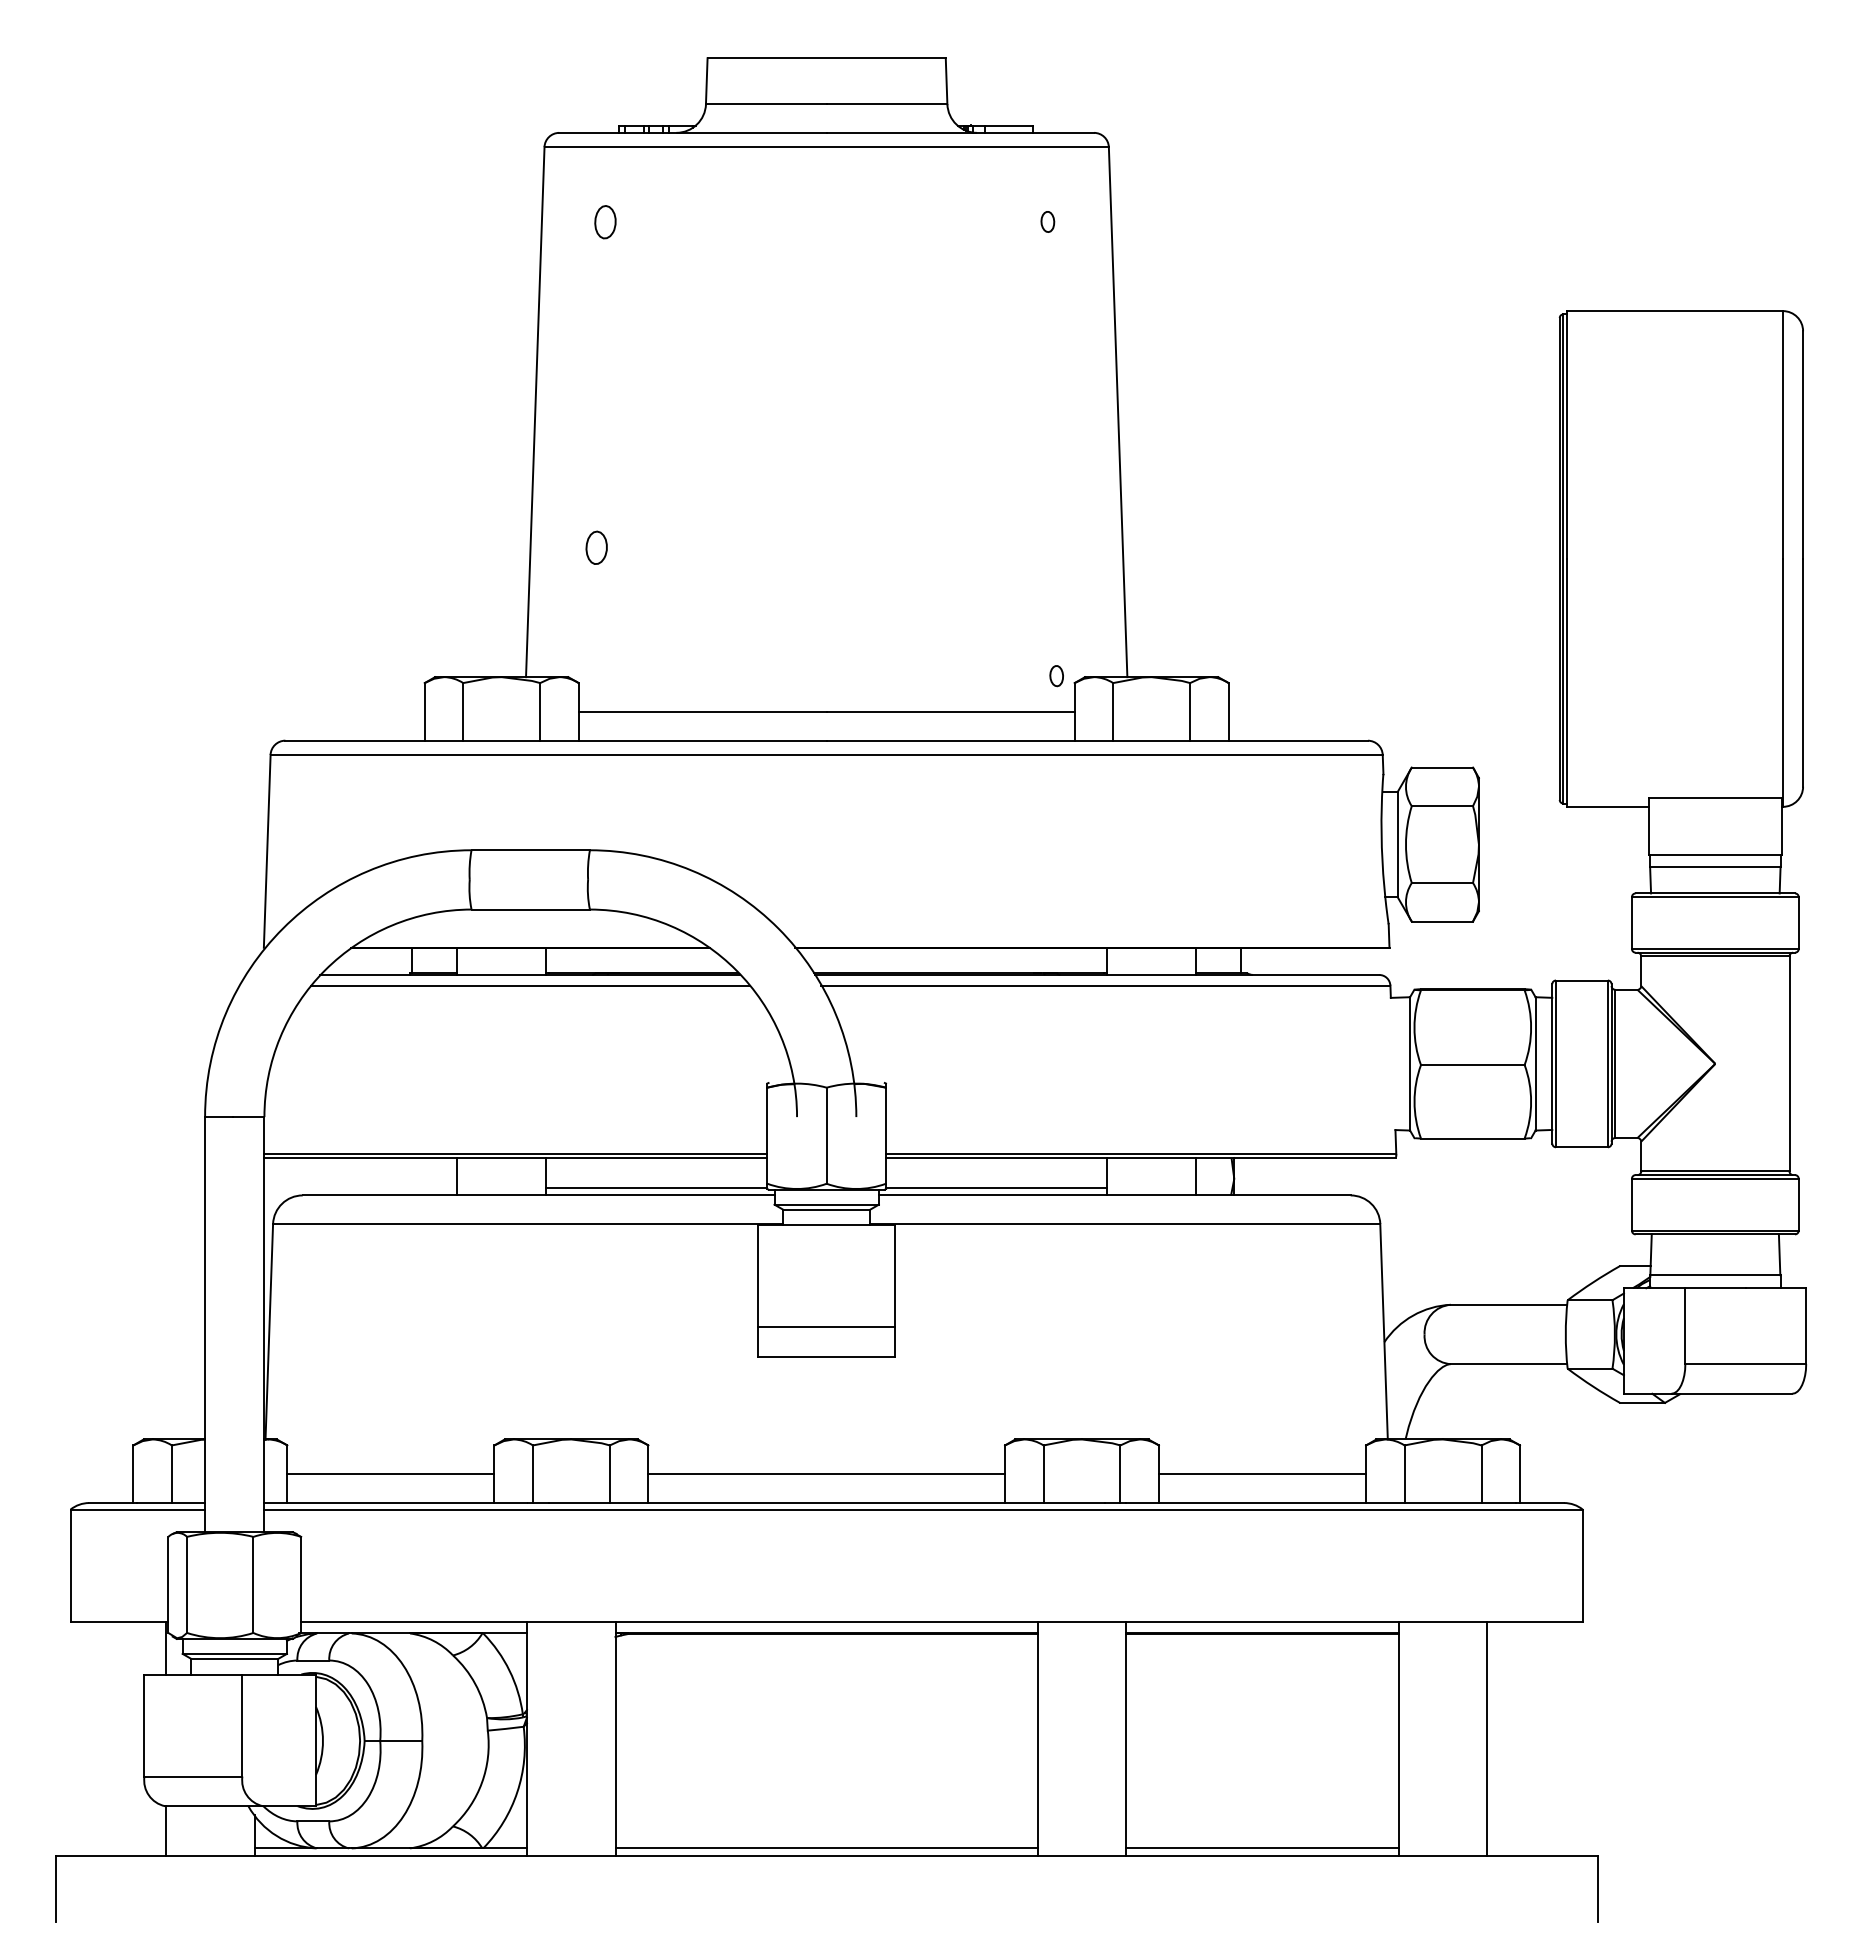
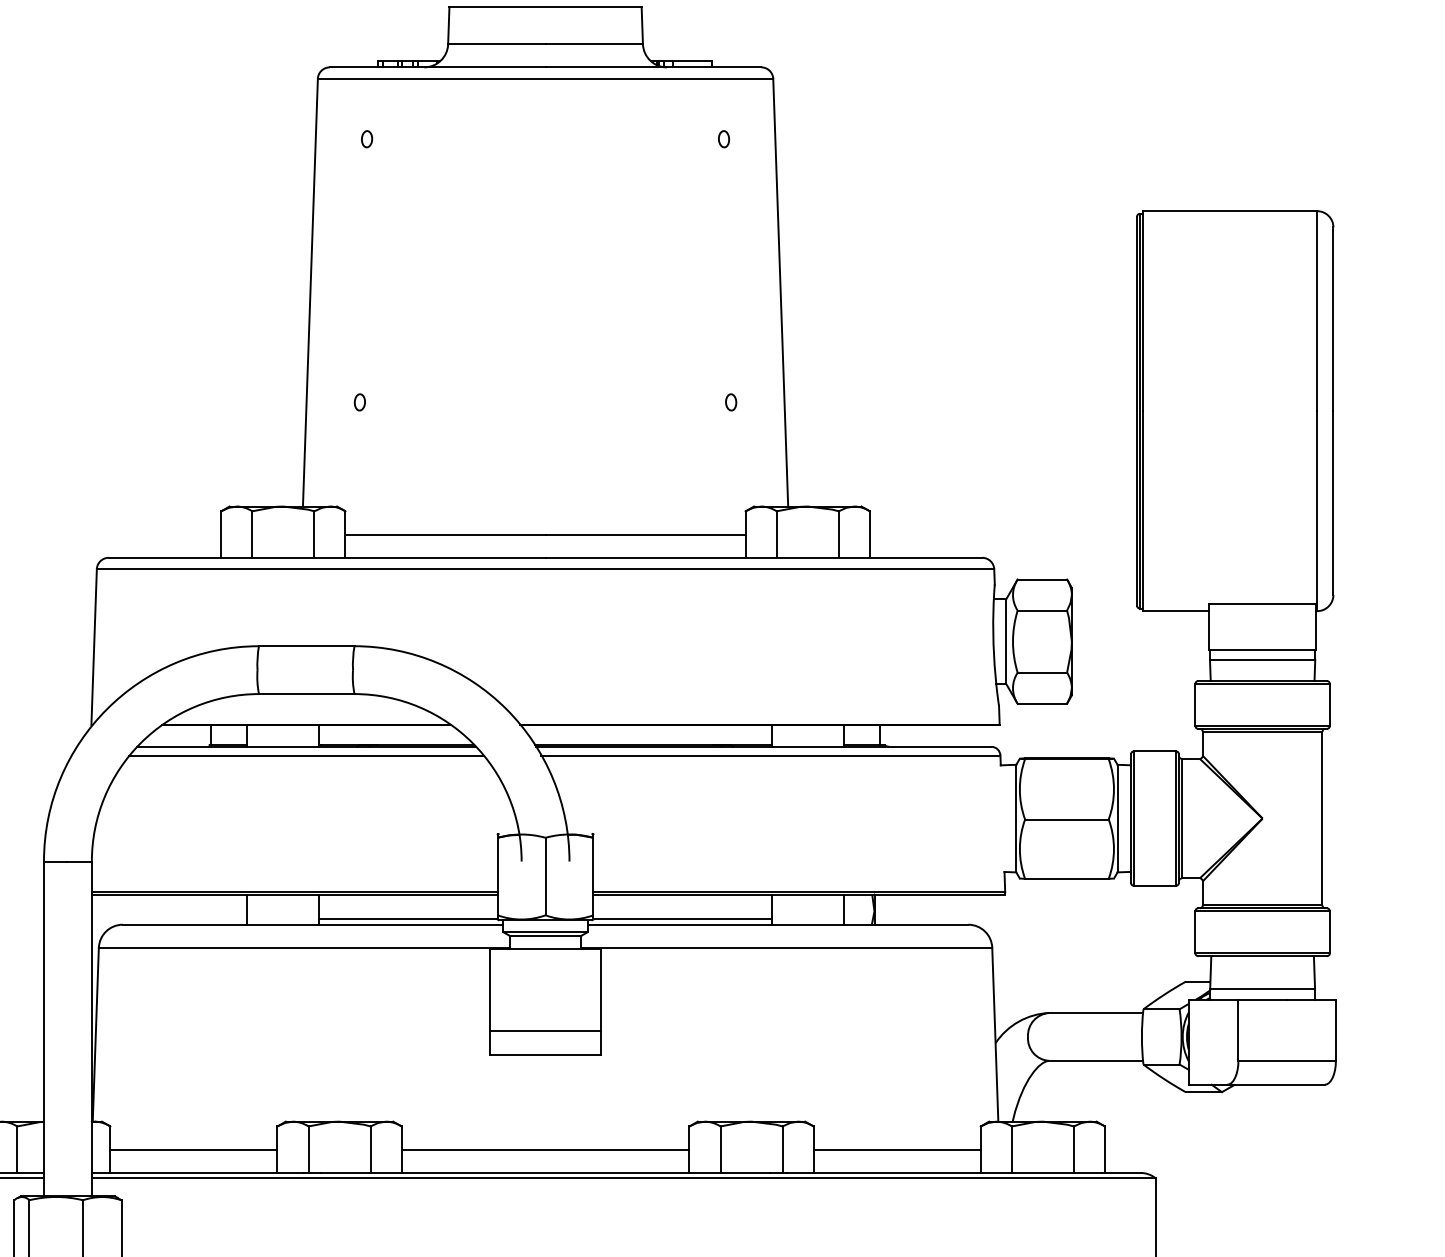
part: (605, 221) -> (367, 138), size x0.62
part: (596, 548) -> (359, 402), size x0.62
part: (1056, 676) -> (730, 402), moved

